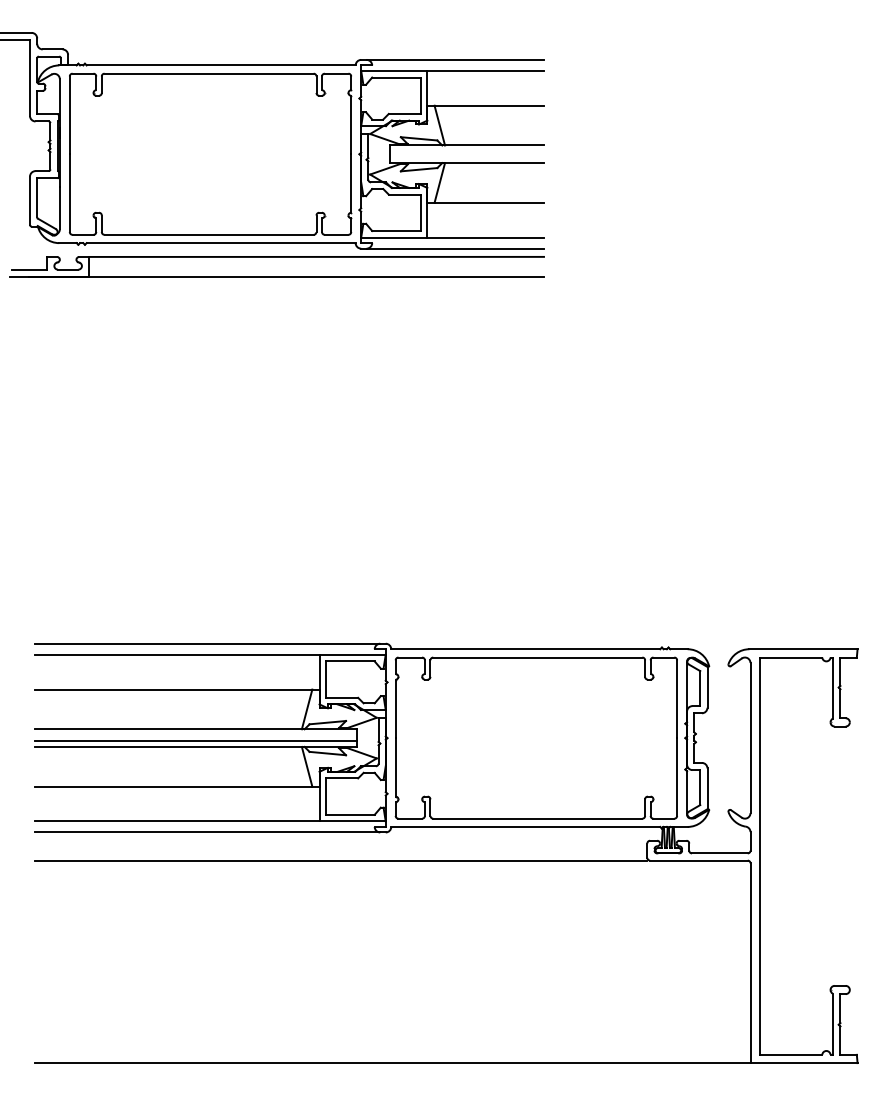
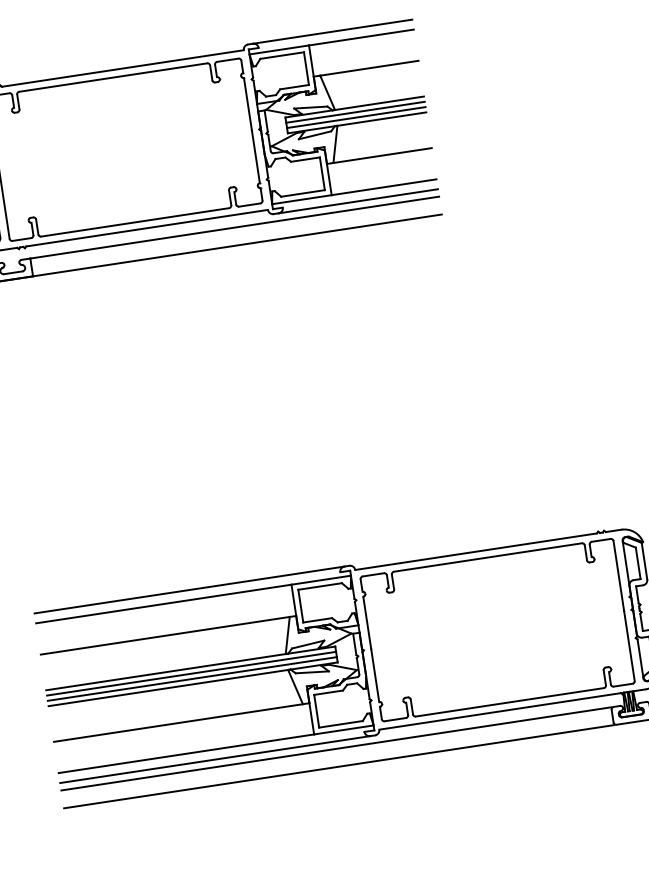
line: (466, 151) -> (355, 112), added
line: (466, 157) -> (355, 117), added
line: (196, 735) -> (191, 673), added
line: (341, 840) -> (336, 748), added

